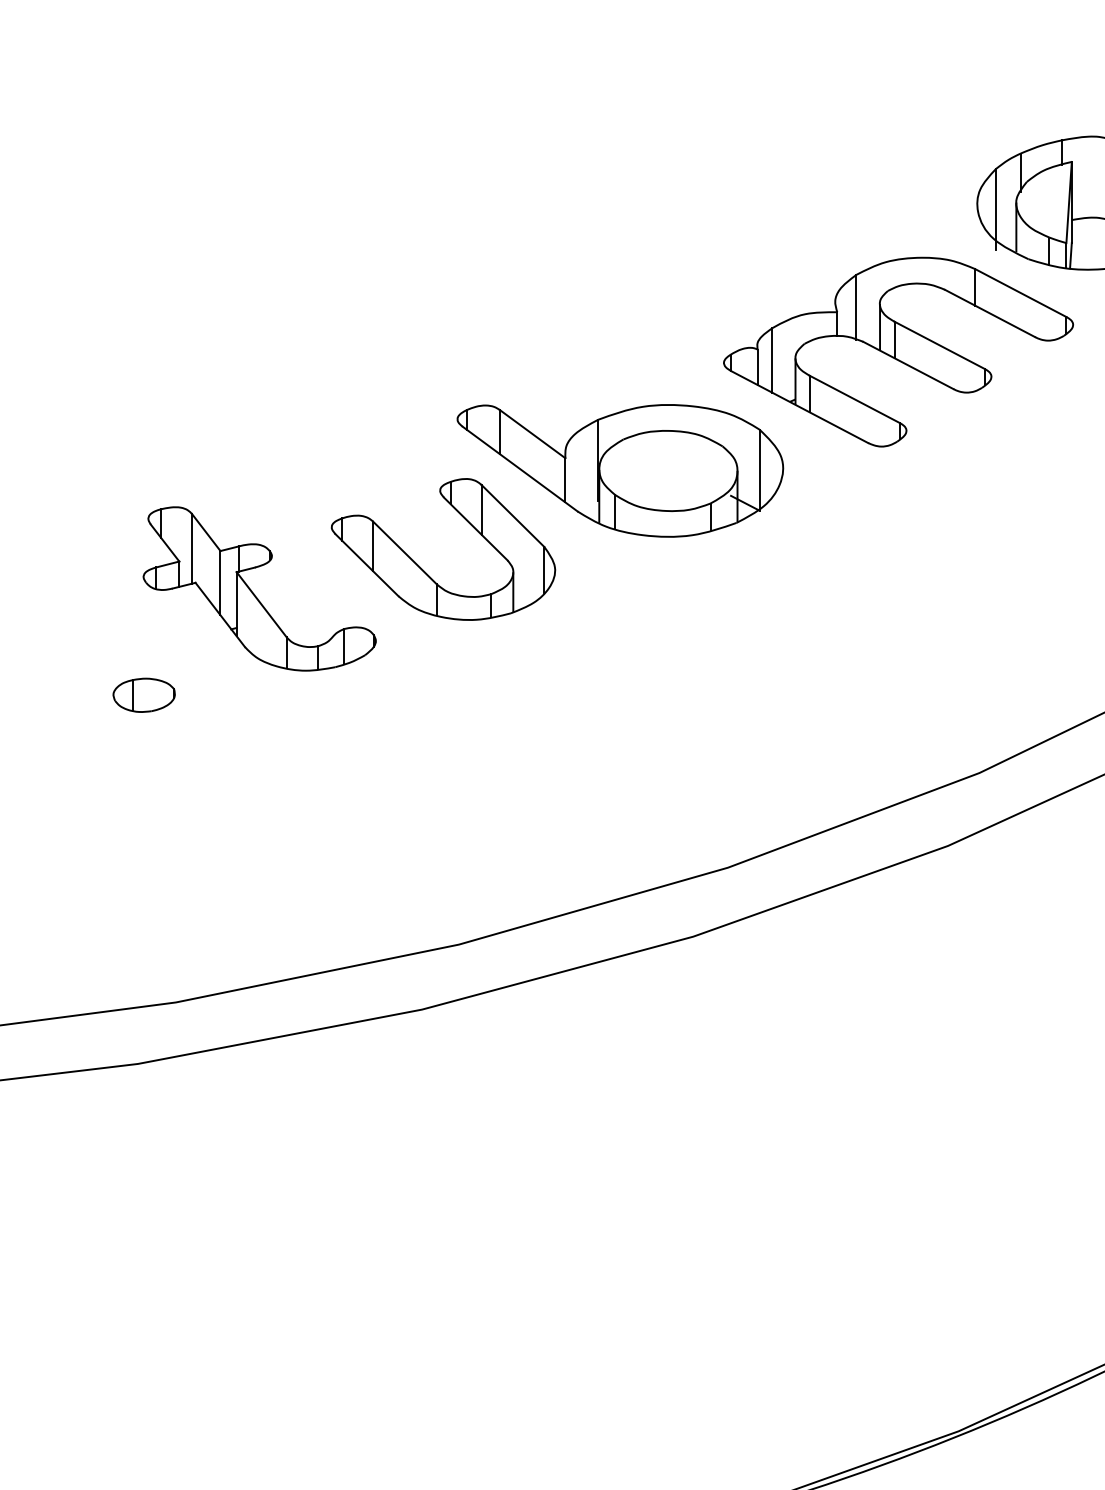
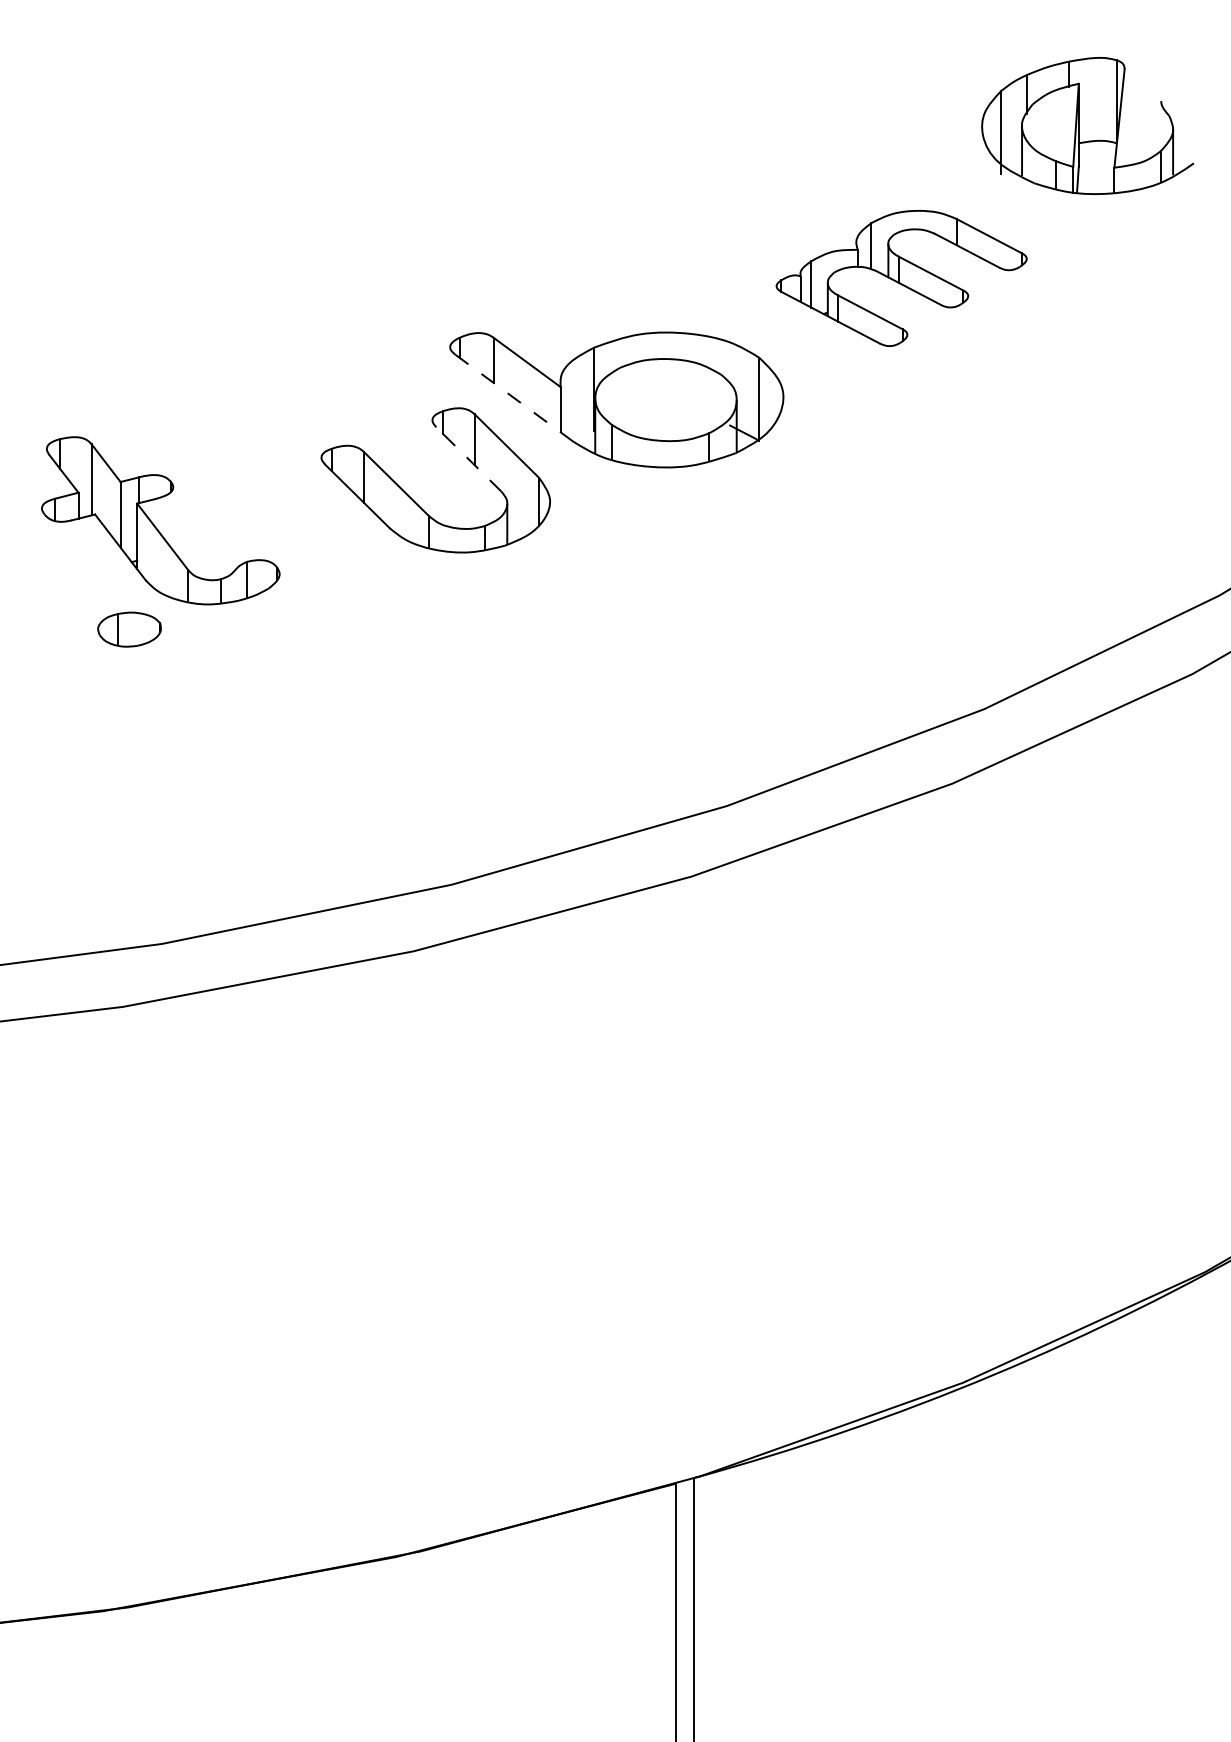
part: (898, 352) -> (901, 278), size x0.7
line: (519, 468) -> (513, 397), solid -> dashed
line: (475, 529) -> (468, 459), solid -> dashed
part: (254, 593) -> (155, 525), moved

